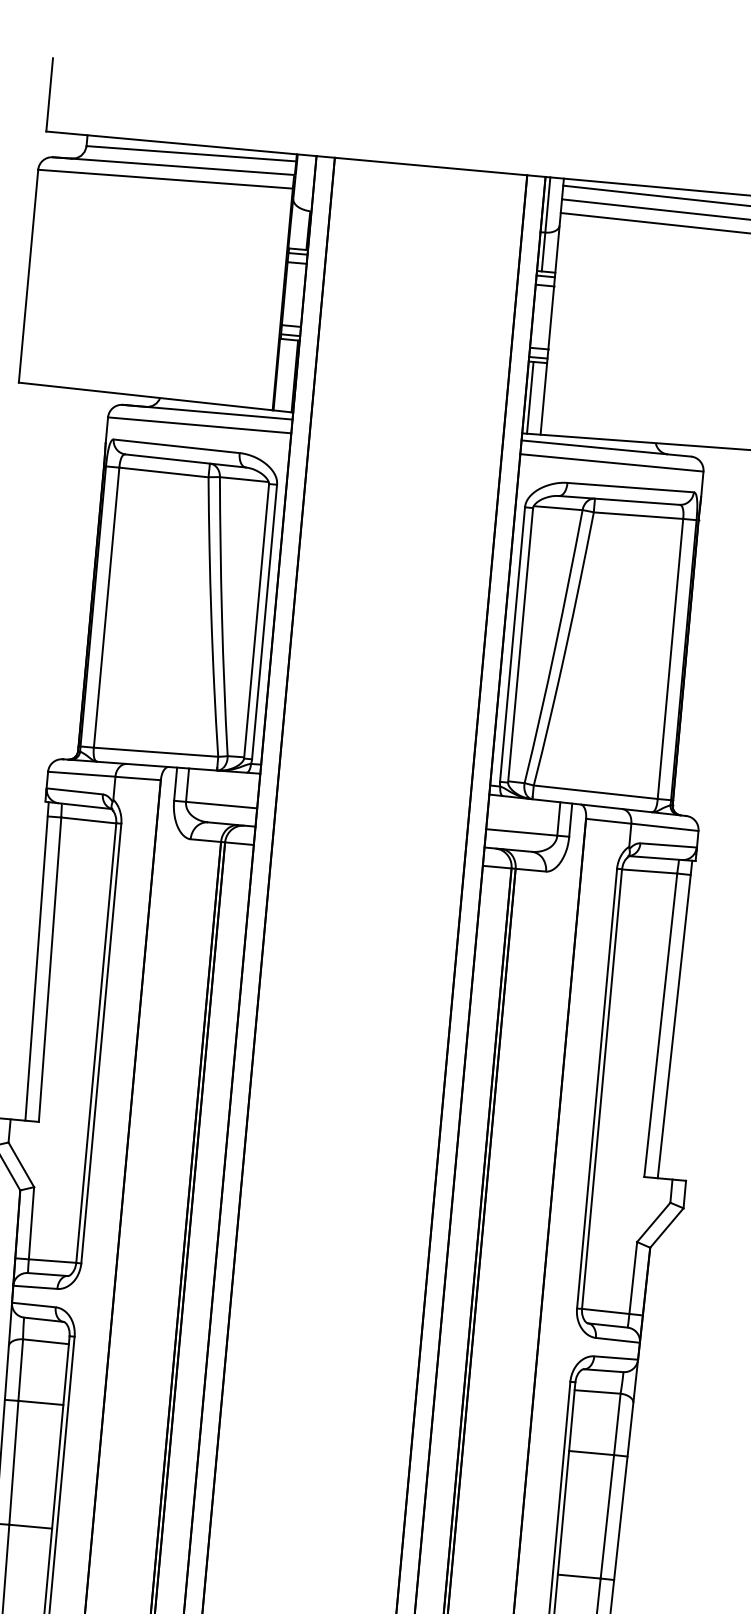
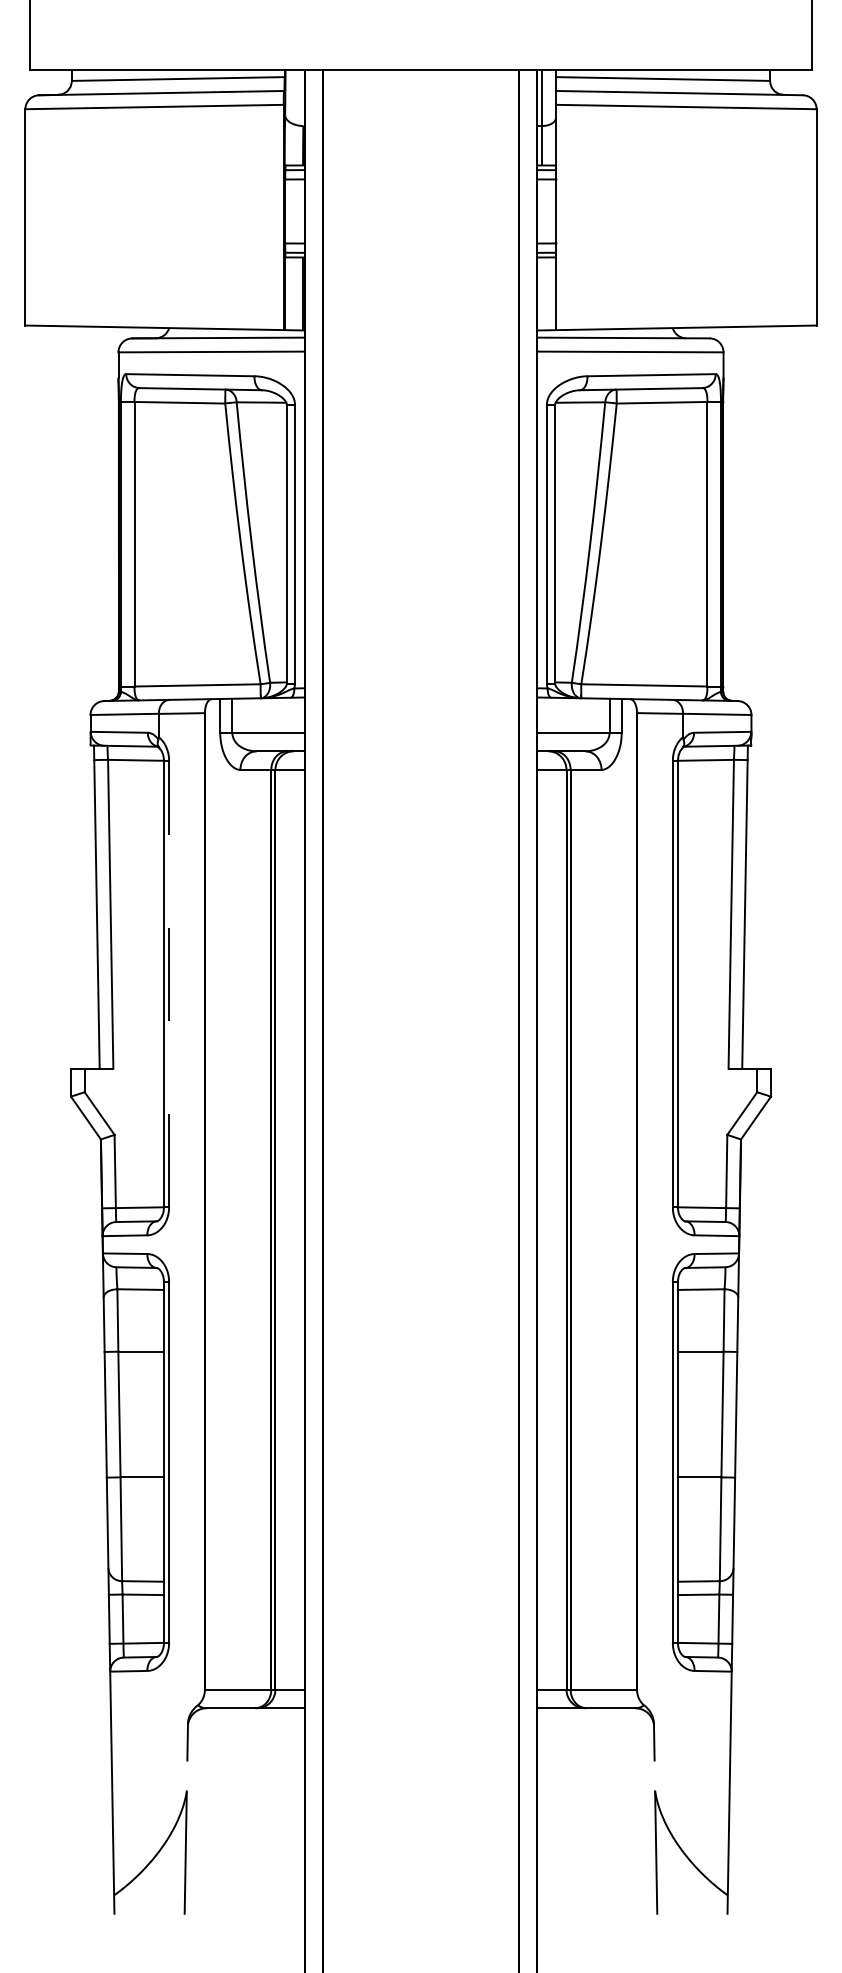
line: (530, 397) -> (542, 293), removed
line: (101, 1043) -> (169, 983), solid -> dashed

